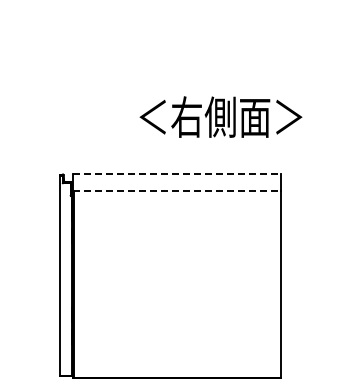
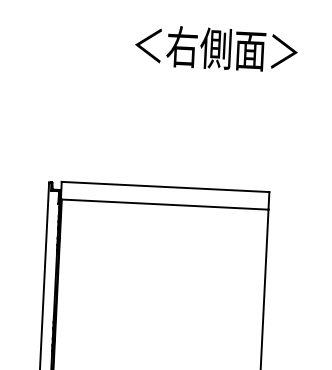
text: (220, 116) -> (215, 48), moved
line: (176, 173) -> (165, 186), dashed -> solid
line: (176, 191) -> (164, 204), dashed -> solid

